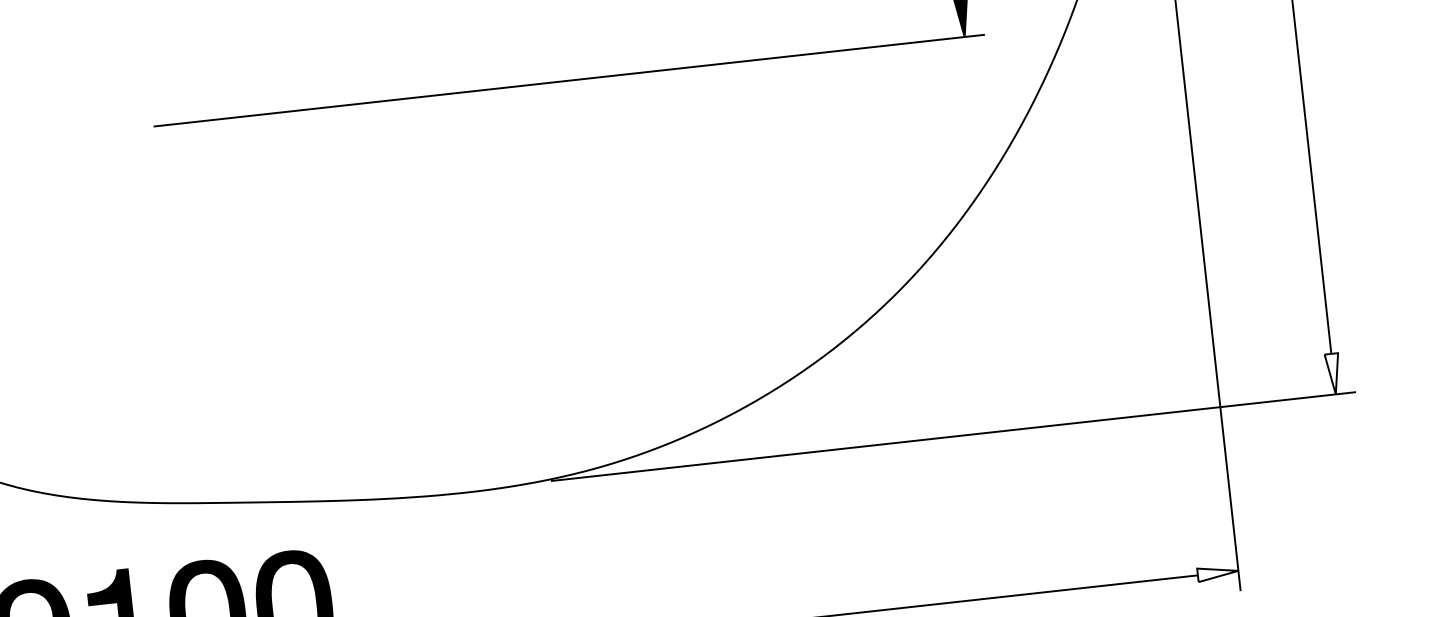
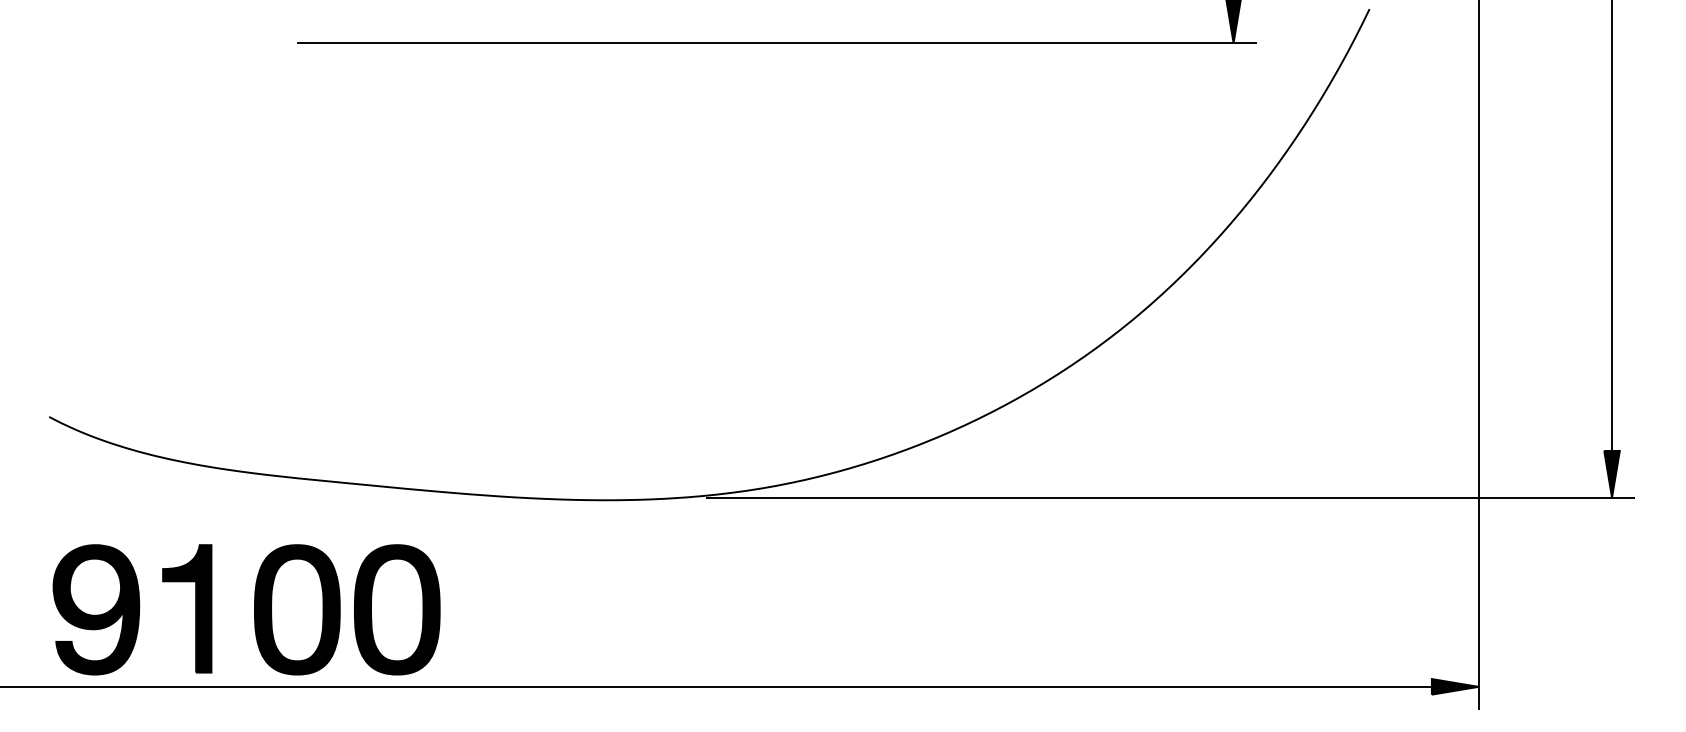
fill: (1333, 373) -> (1611, 473), added
fill: (1217, 572) -> (1454, 686), added

